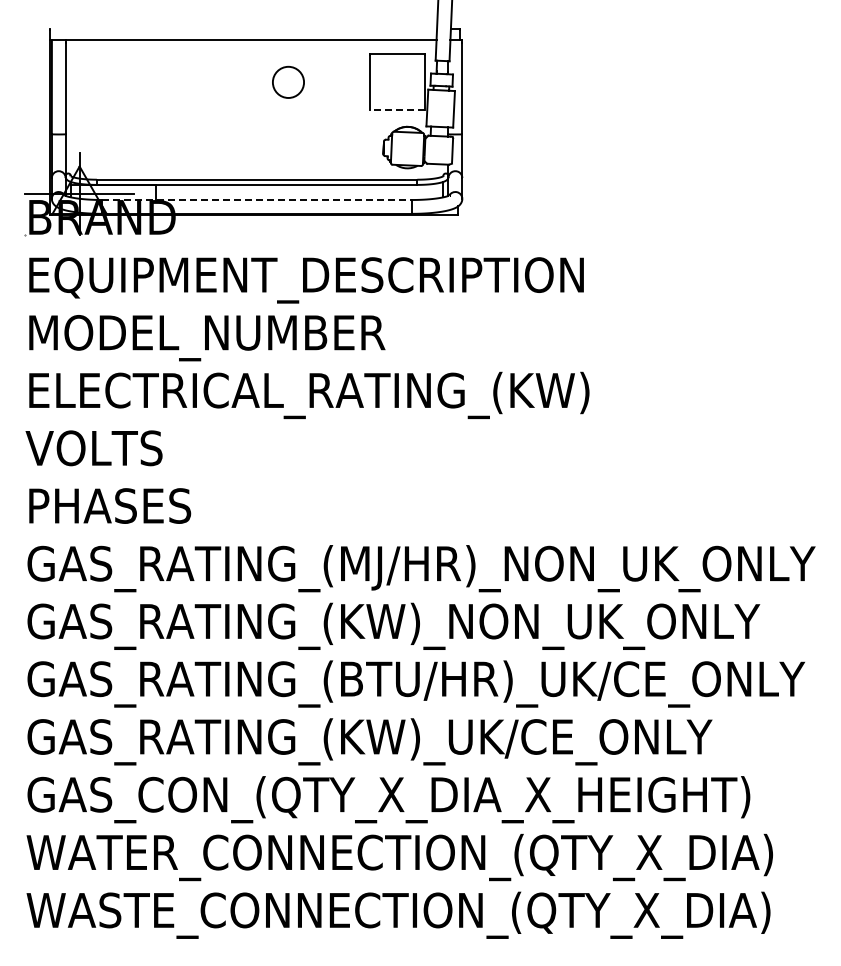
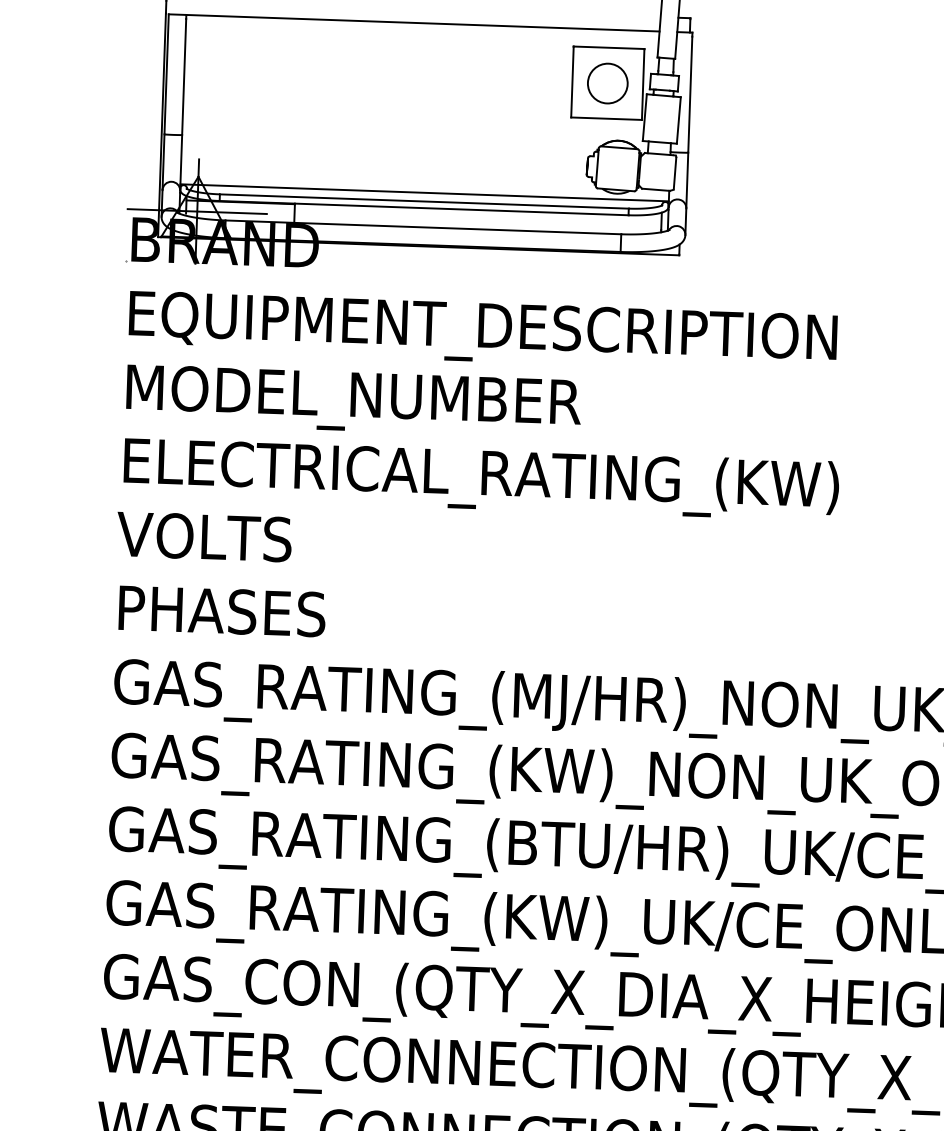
circle: (288, 81) -> (607, 82), moved
line: (397, 109) -> (606, 118), dashed -> solid
line: (256, 172) -> (423, 192), added
line: (257, 200) -> (423, 228), dashed -> solid

